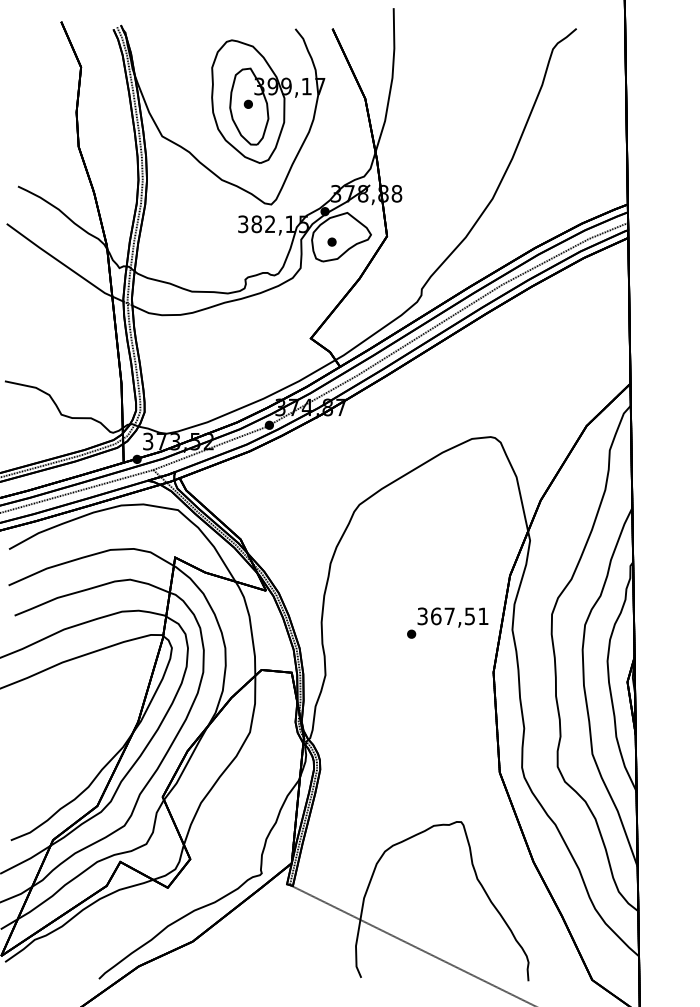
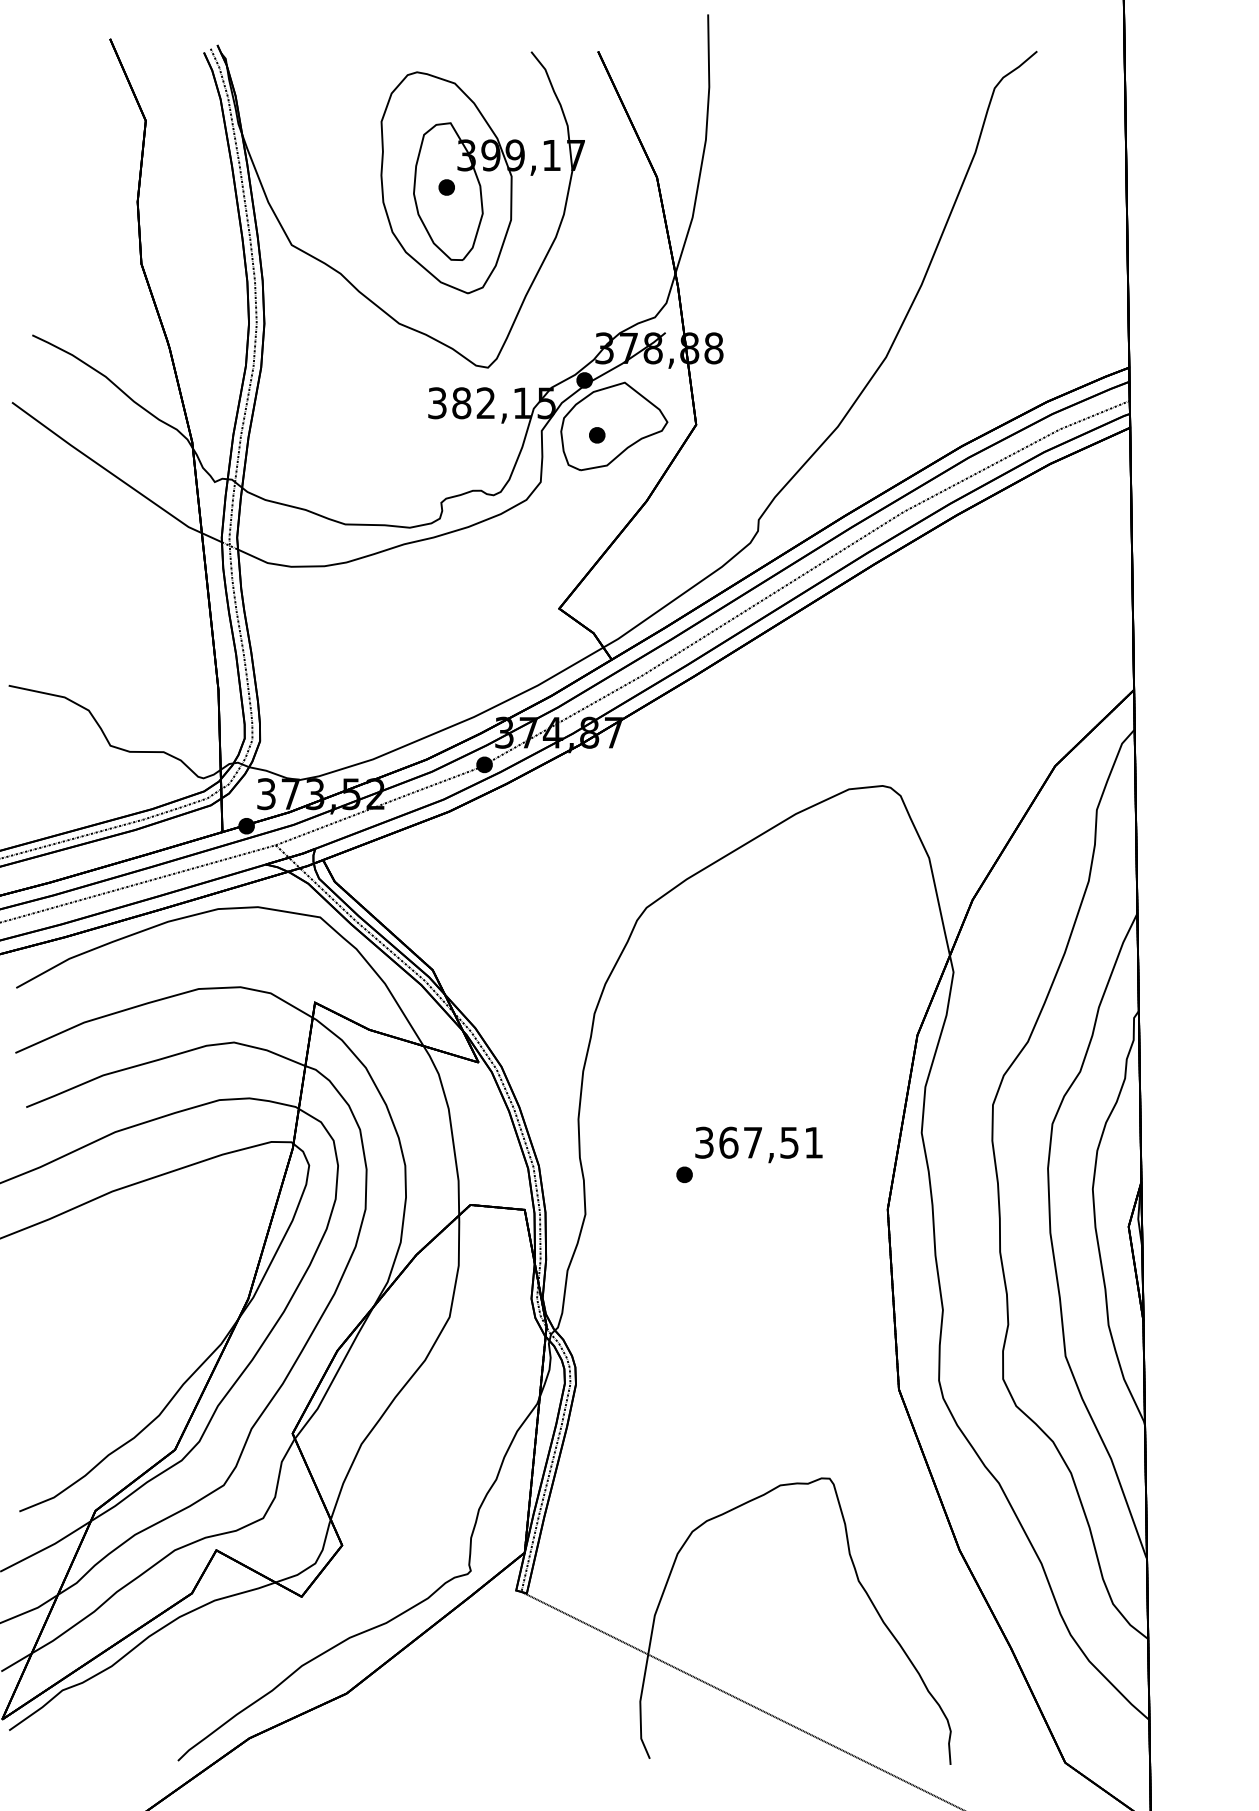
text: (447, 622) -> (749, 1153), moved

